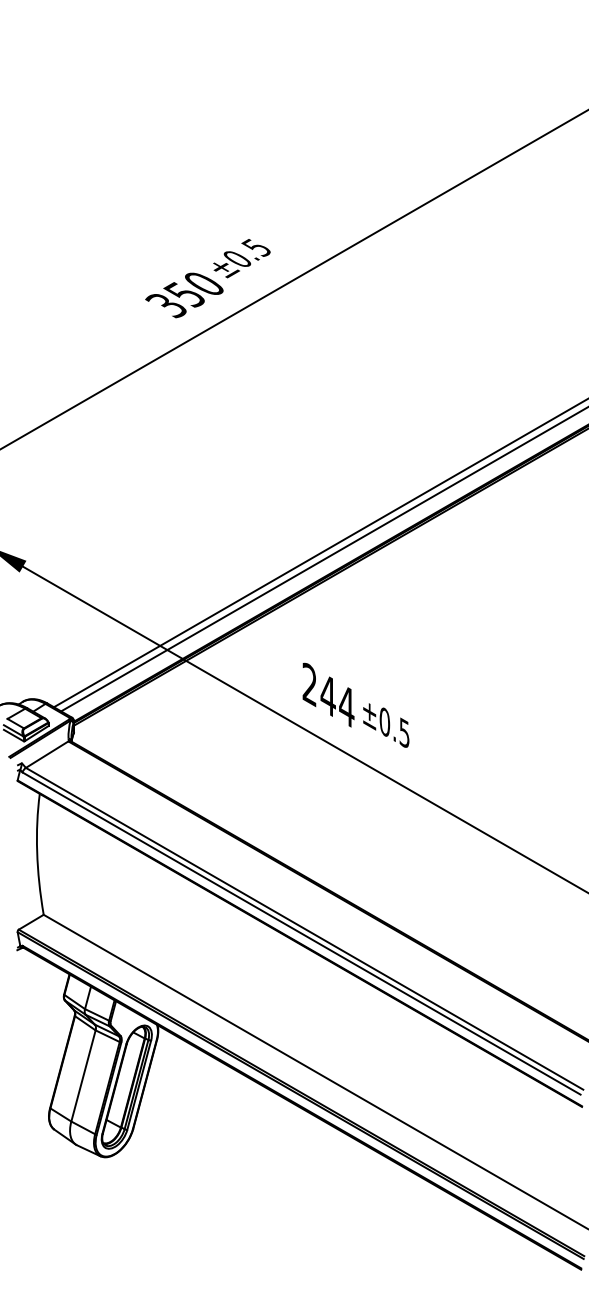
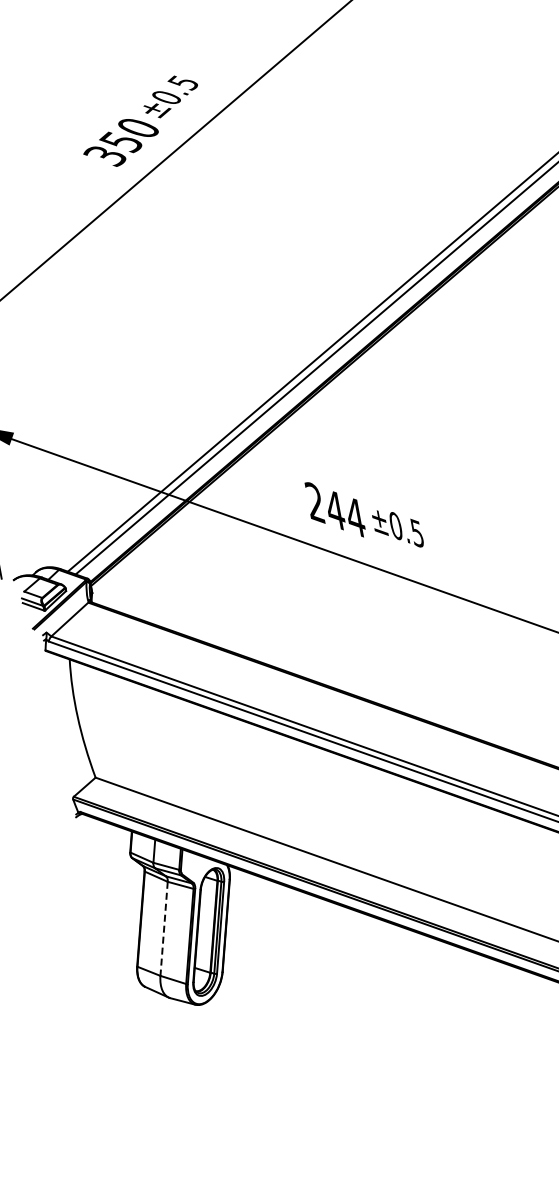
line: (83, 1076) -> (164, 929), solid -> dashed

